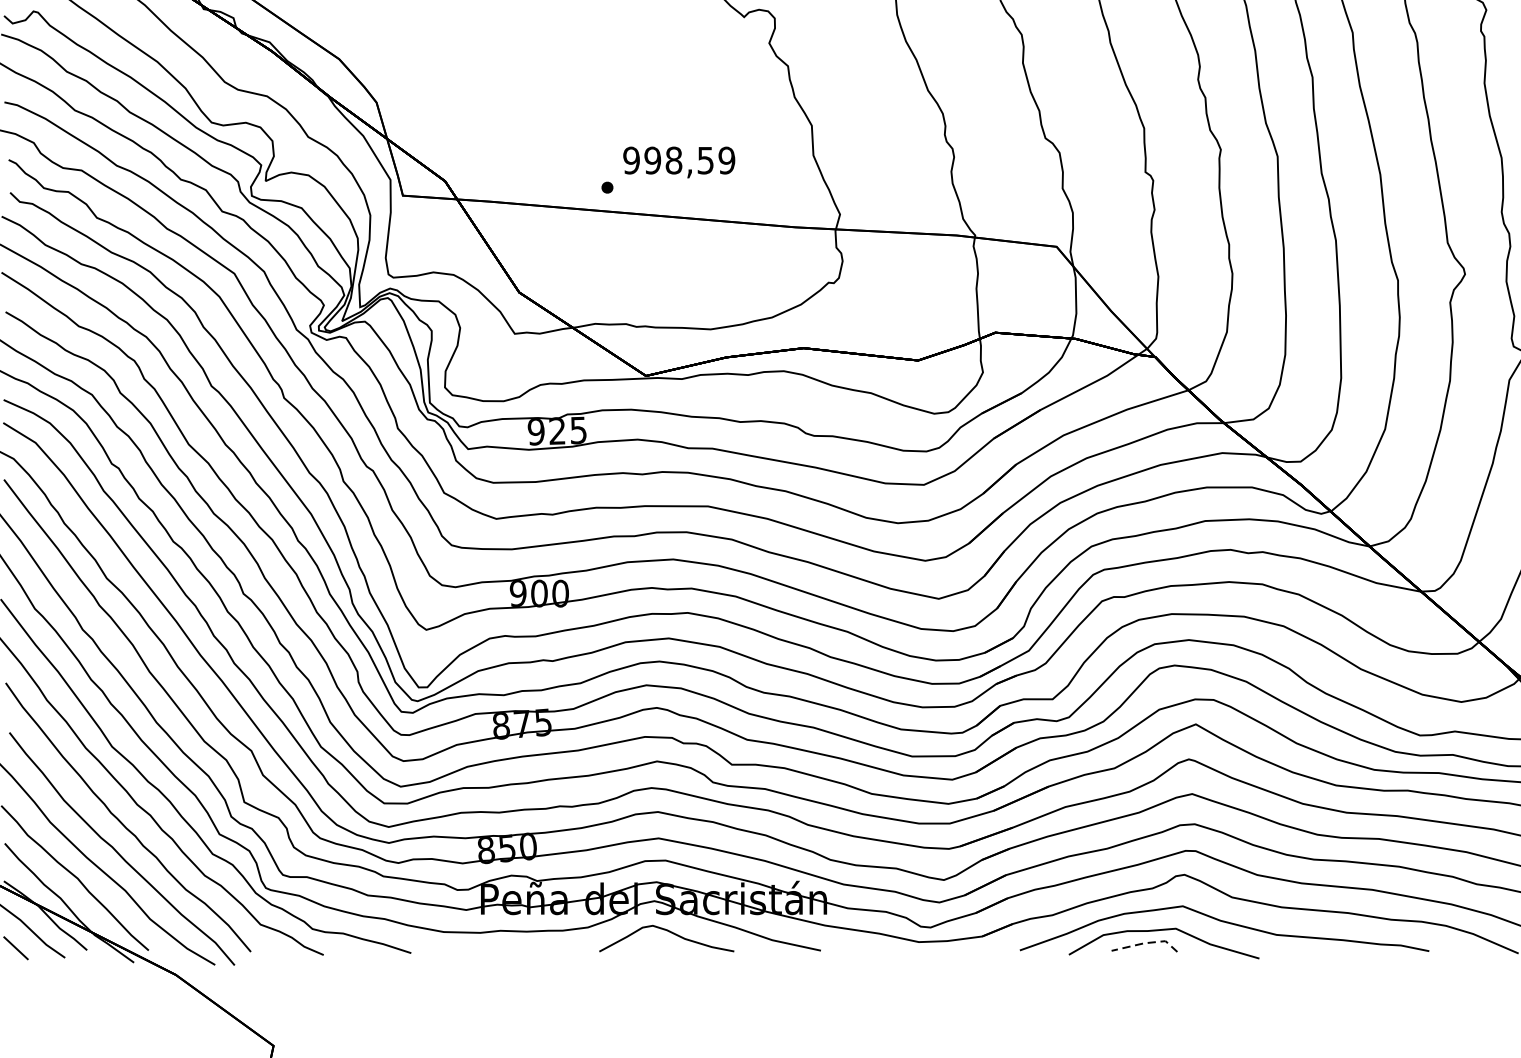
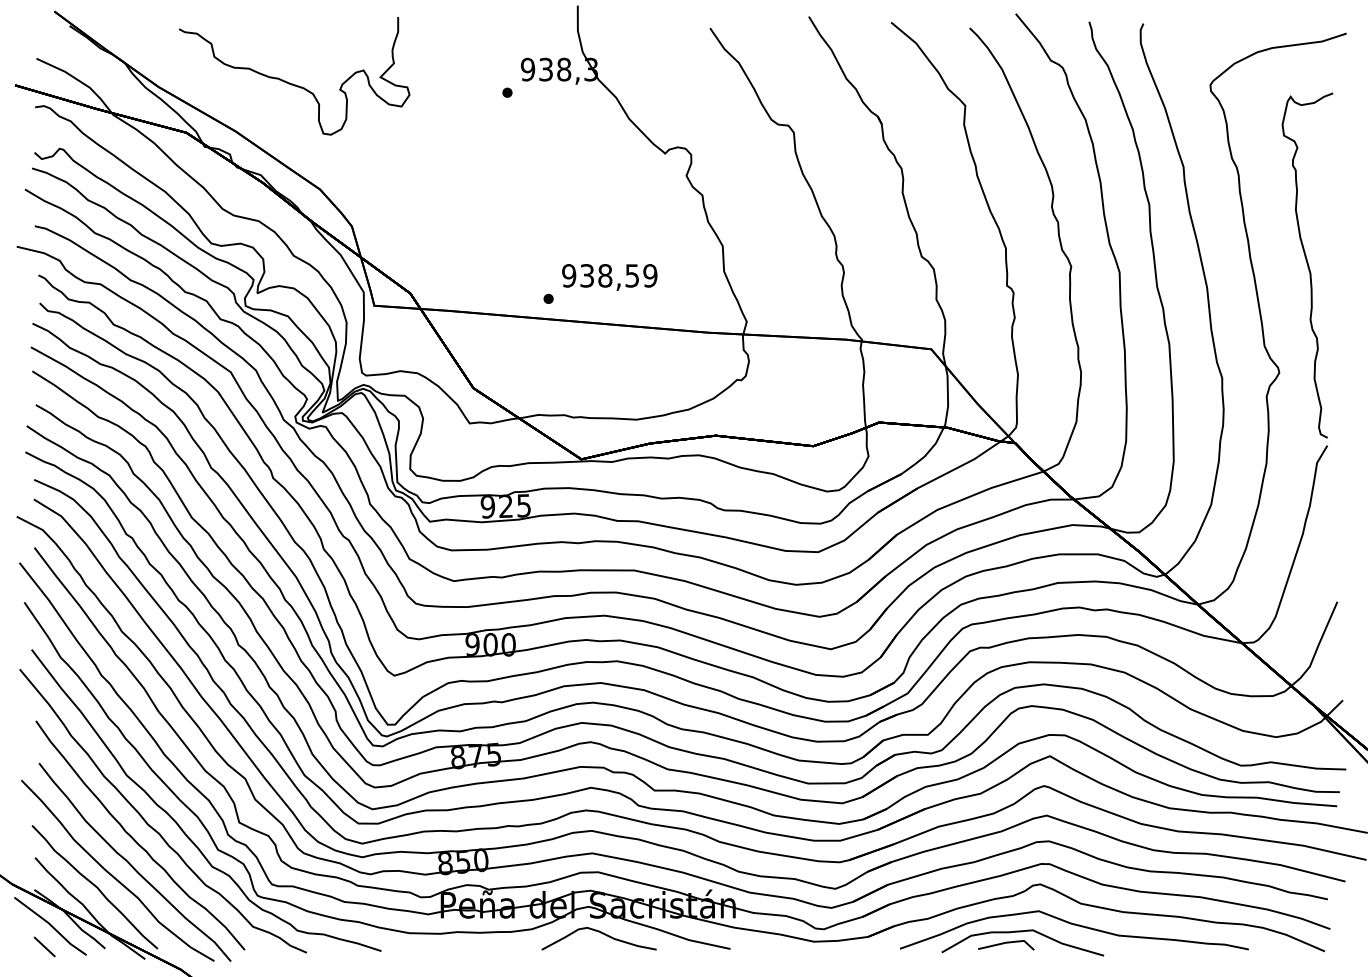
text: (653, 160) -> (587, 275), 998,59 -> 938,59
line: (1146, 943) -> (1007, 942), dashed -> solid

